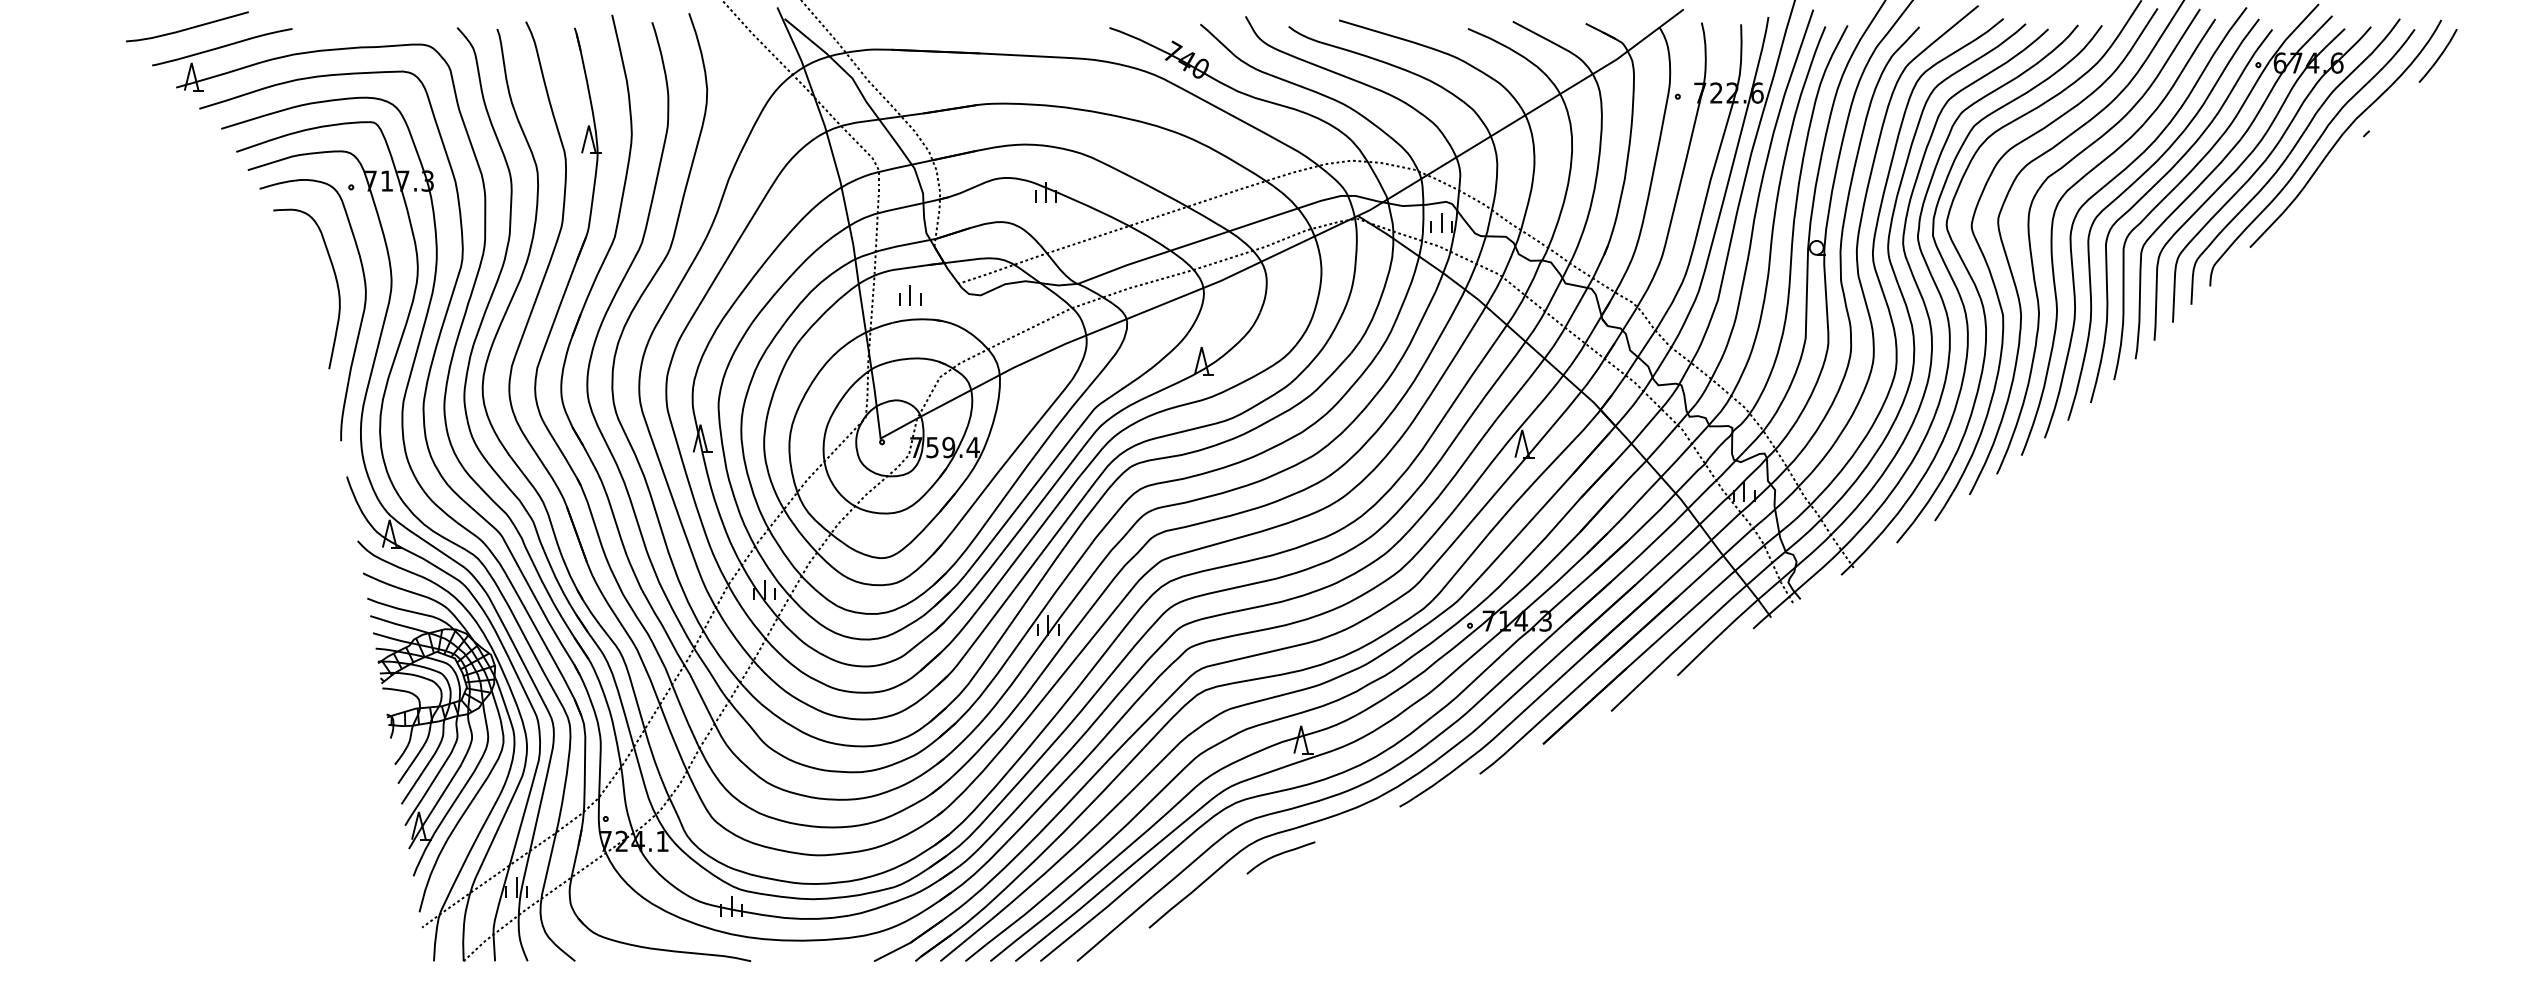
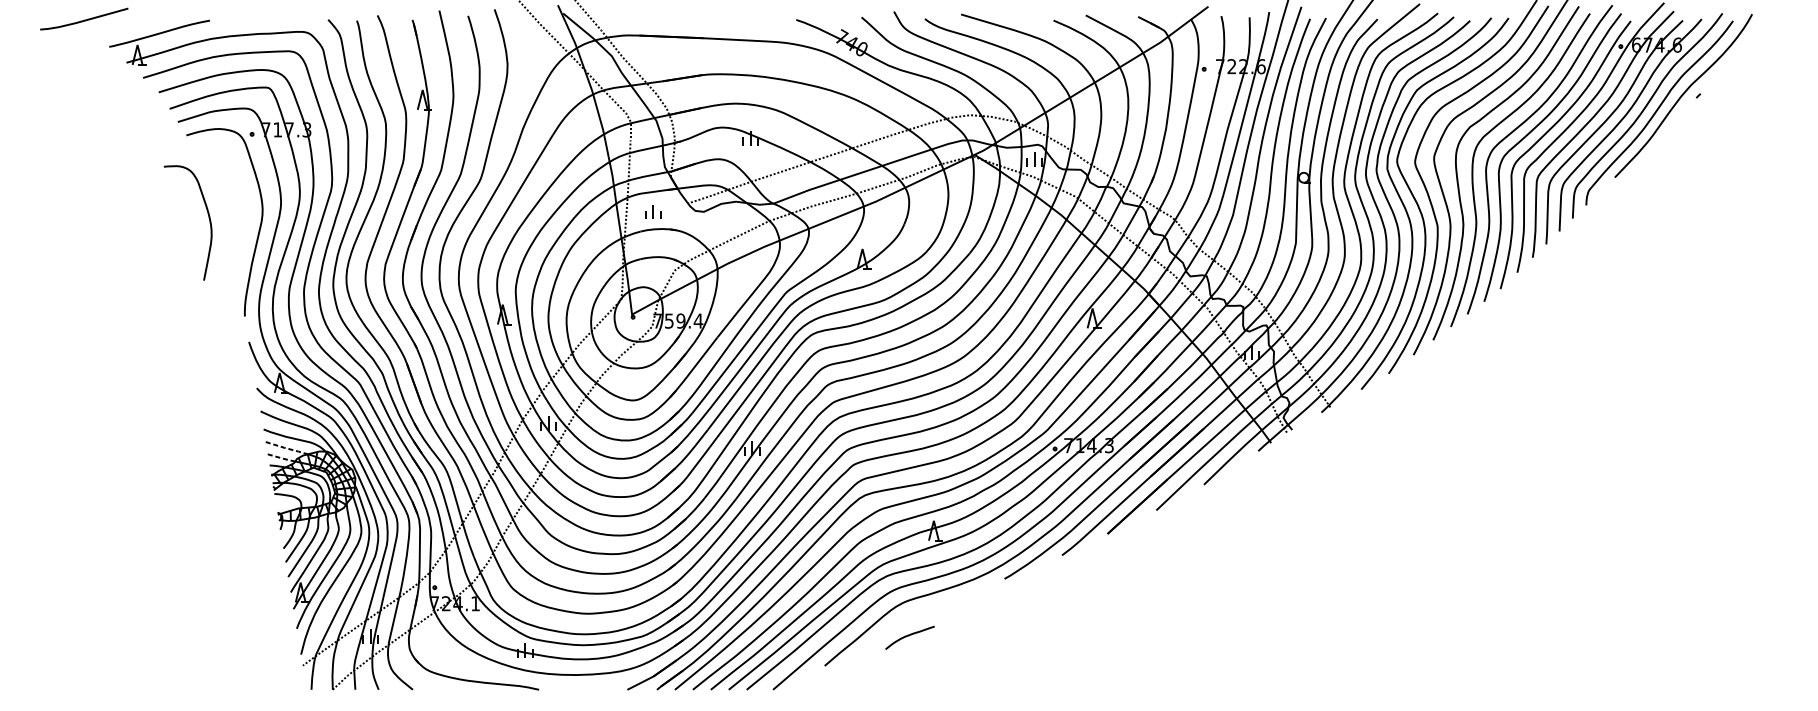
line: (188, 27) -> (85, 19), moved
curve: (2438, 56) -> (1750, 40), removed
curve: (335, 280) -> (208, 216), moved
line: (399, 625) -> (286, 448), solid -> dashed
line: (392, 638) -> (281, 458), solid -> dashed
curve: (1279, 855) -> (909, 636), moved

